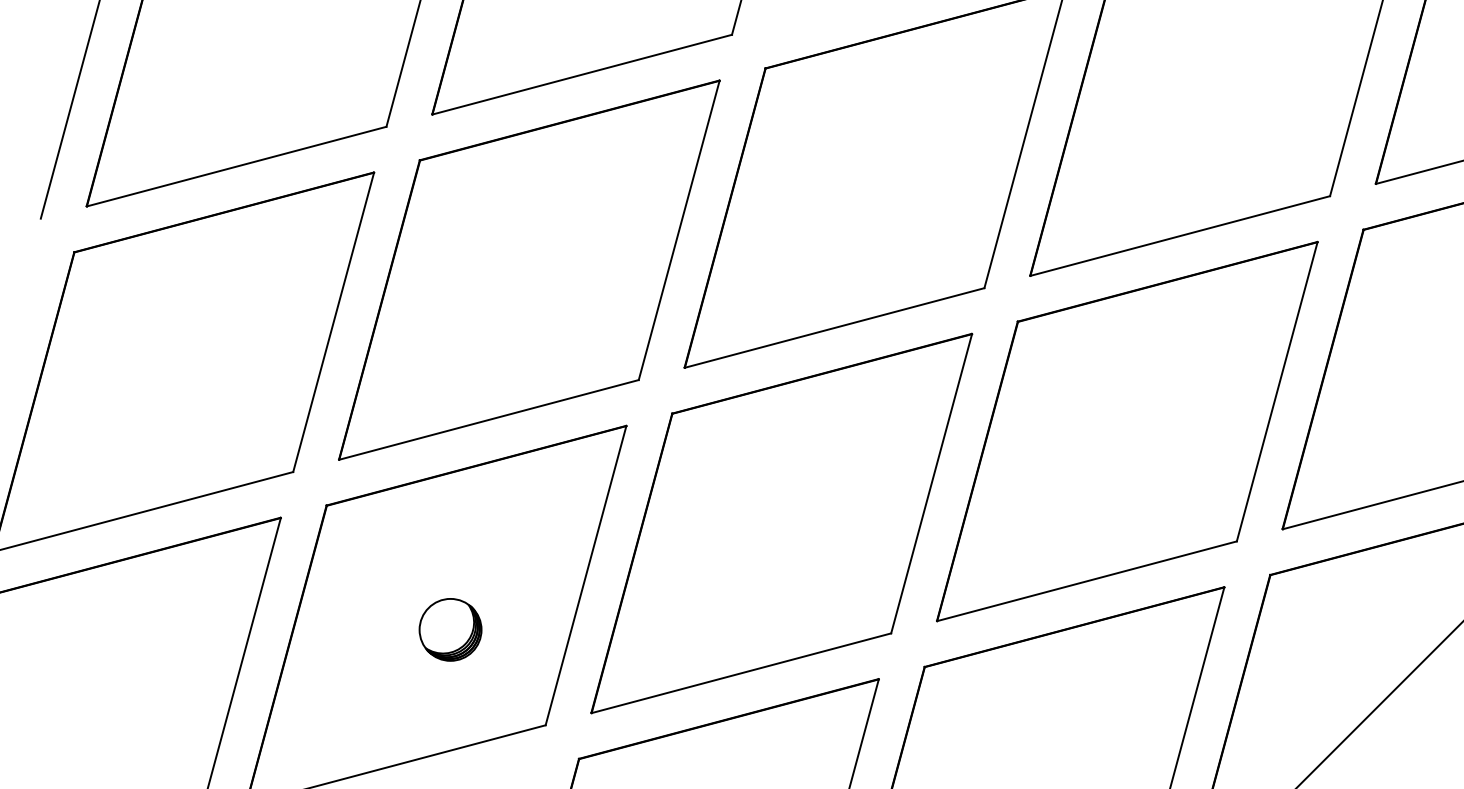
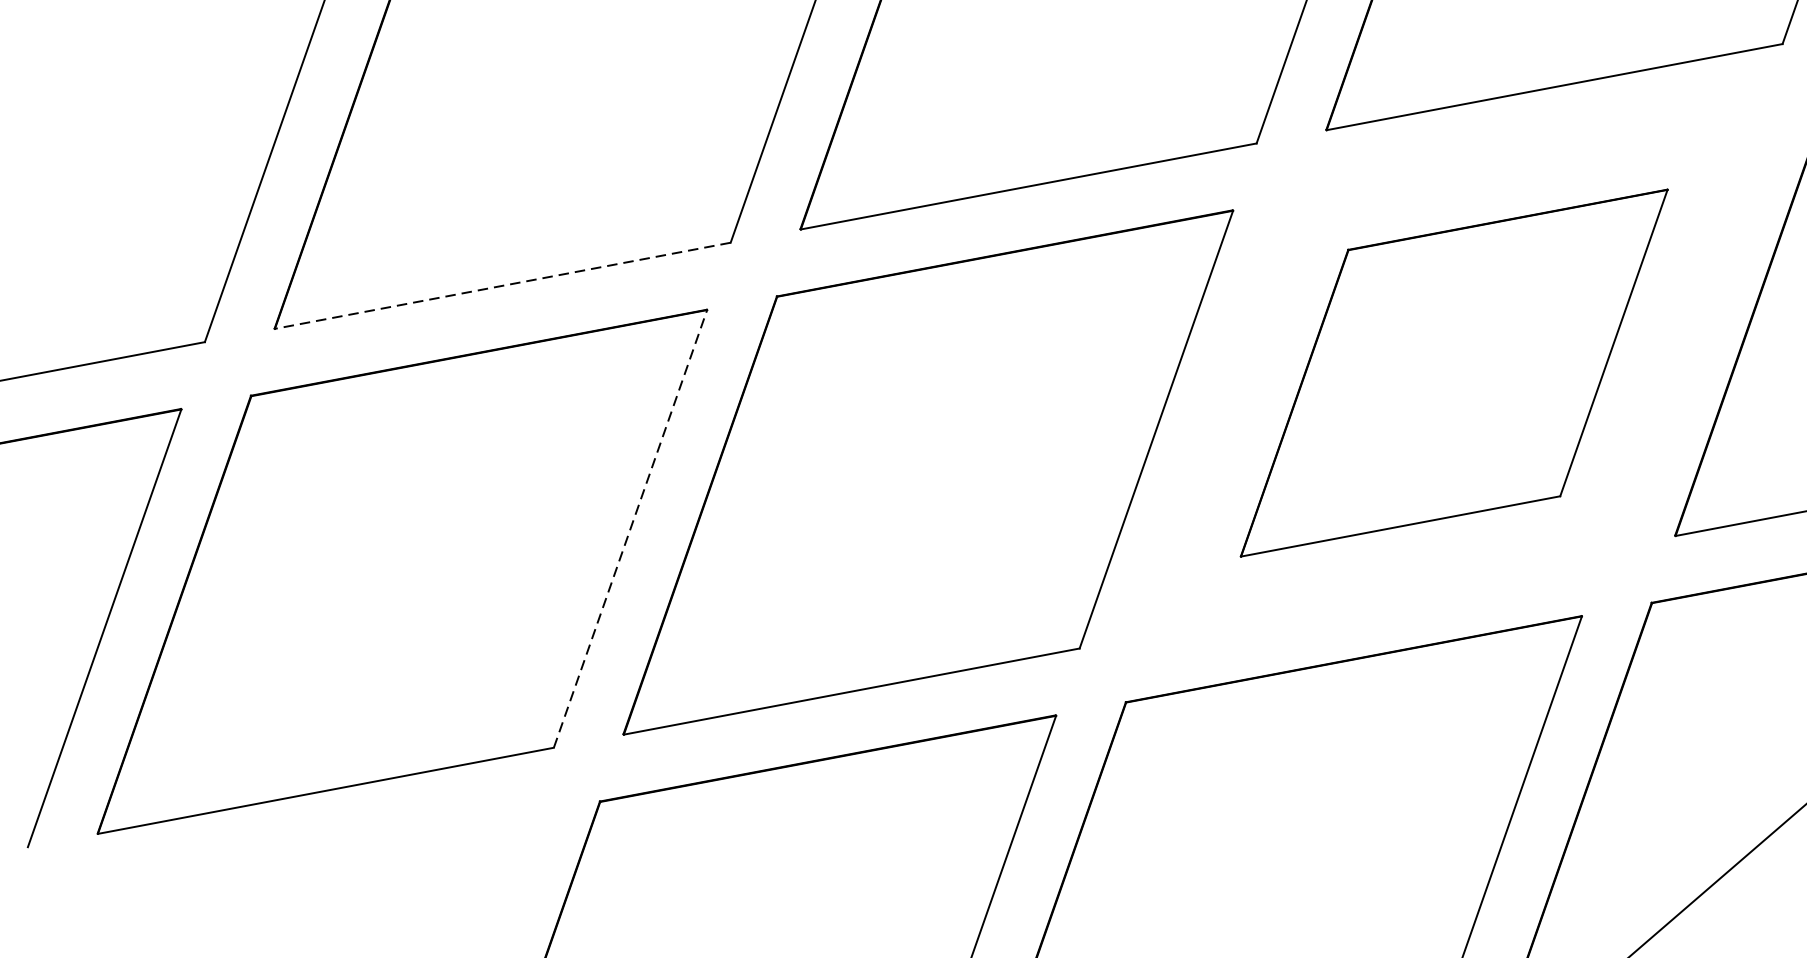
line: (489, 419) -> (503, 285), solid -> dashed
part: (1127, 431) -> (1454, 373), size x0.7
line: (586, 575) -> (631, 528), solid -> dashed
part: (450, 629) -> (422, 594), removed

